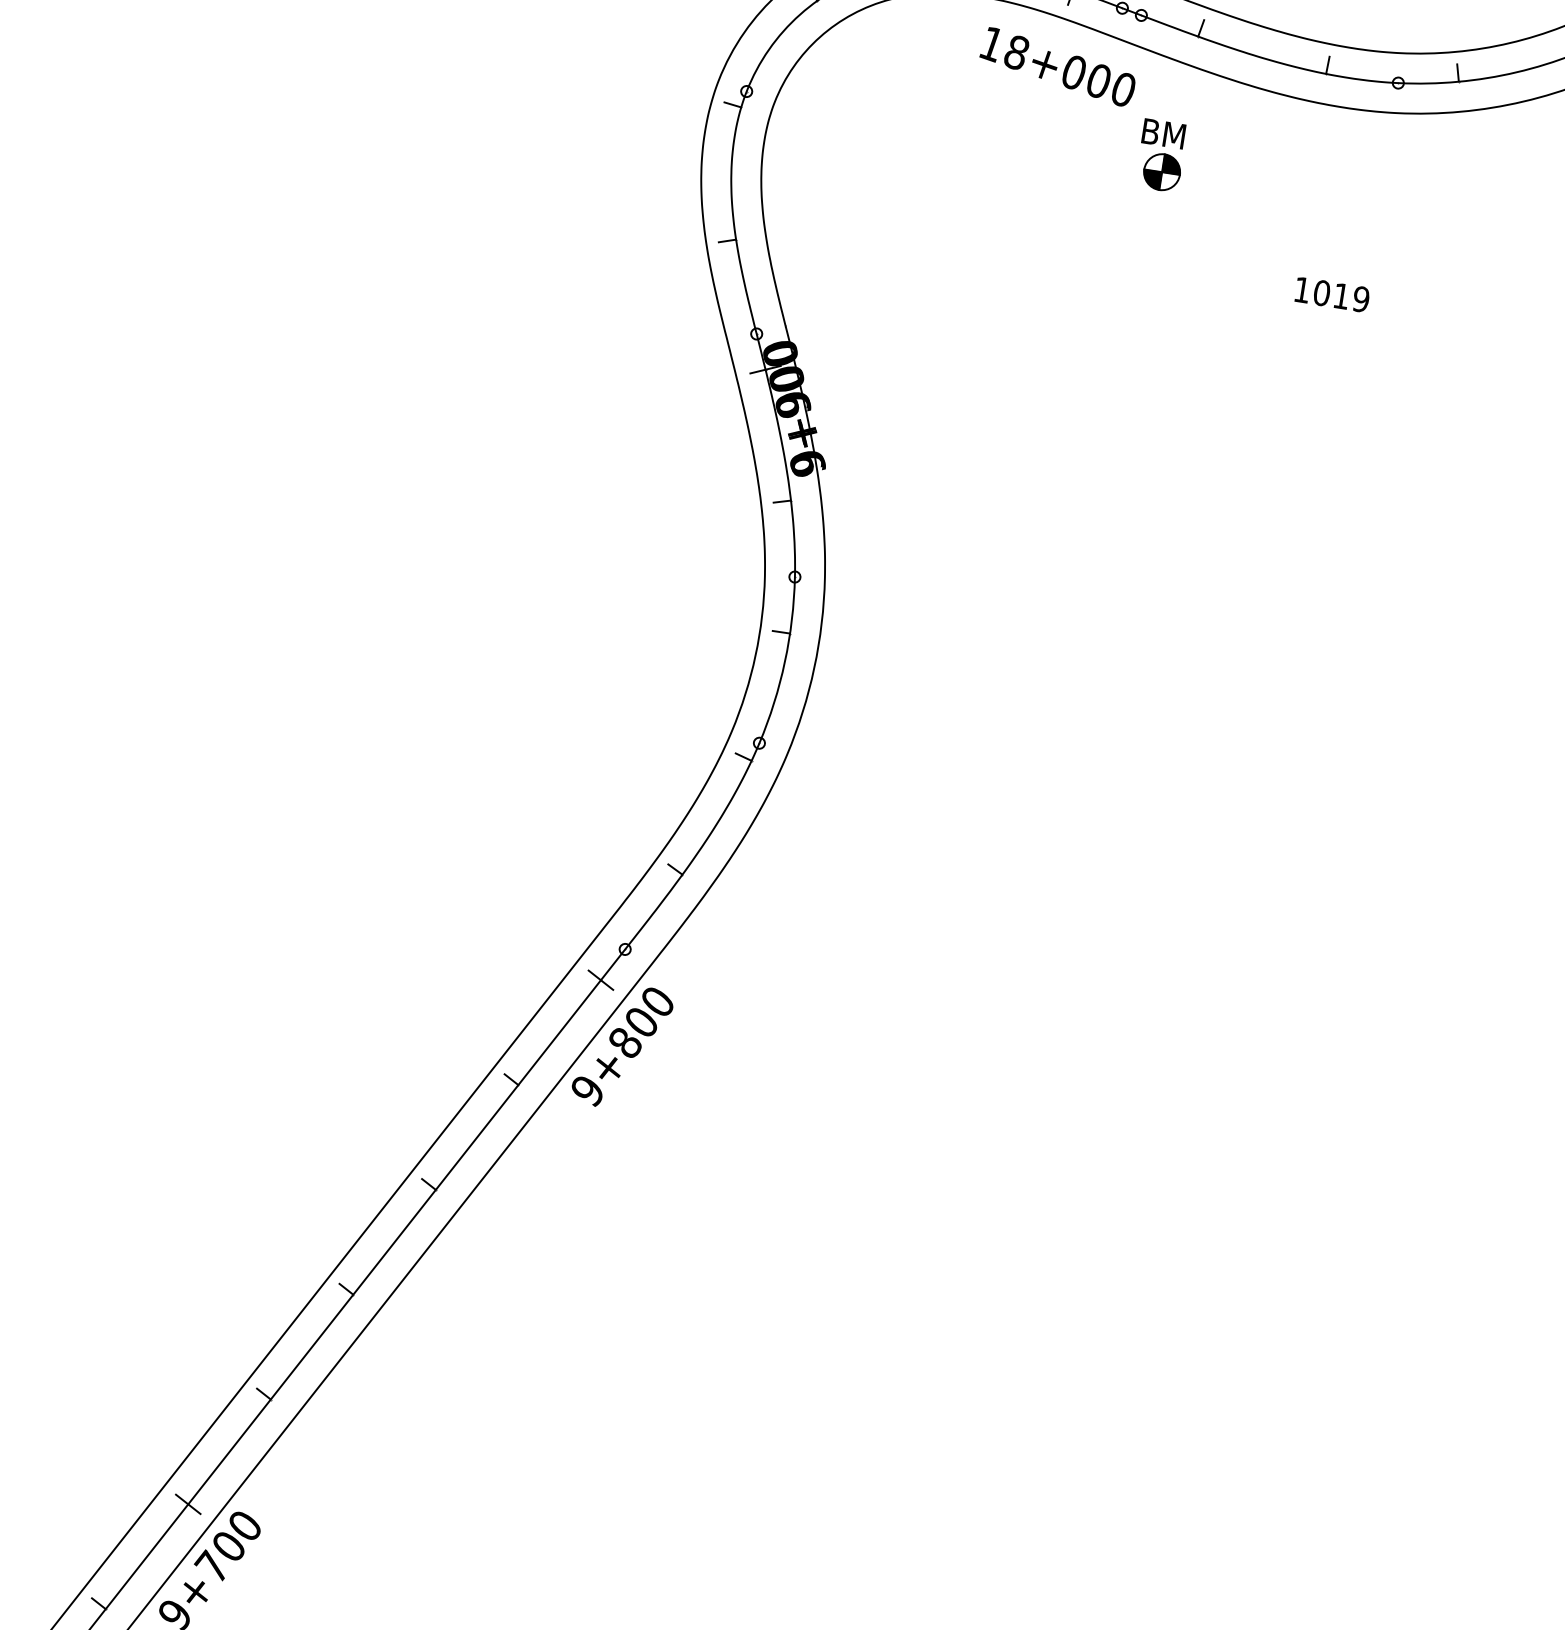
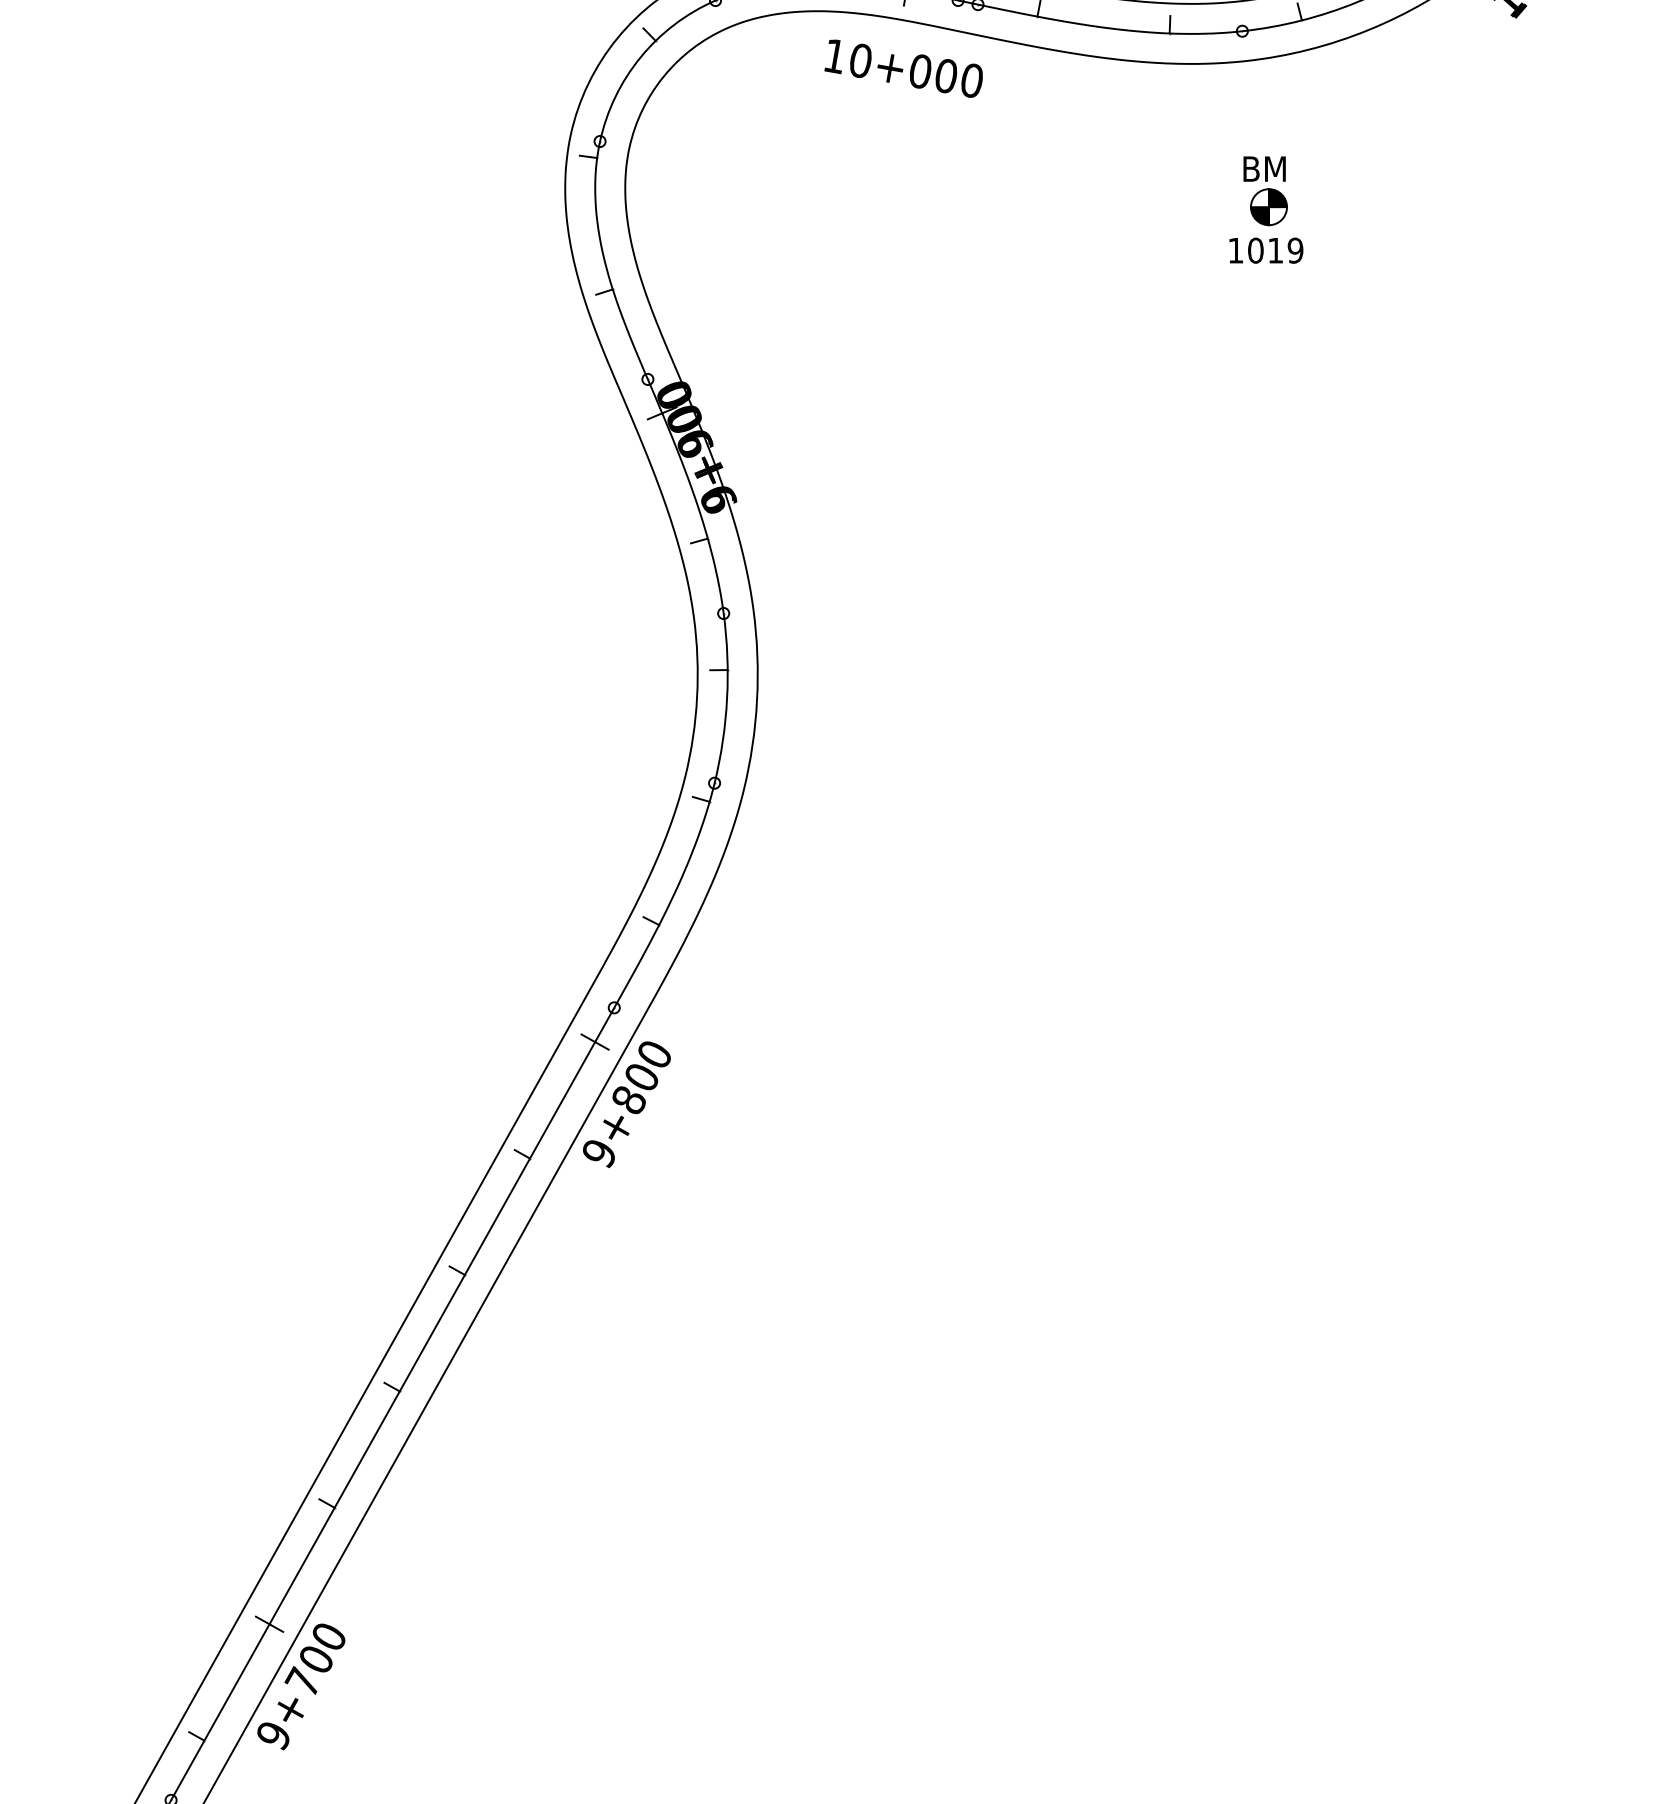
text: (1016, 52) -> (860, 60), 18+000 -> 10+000
part: (1161, 156) -> (1265, 191), moved
text: (1332, 294) -> (1266, 250), moved

